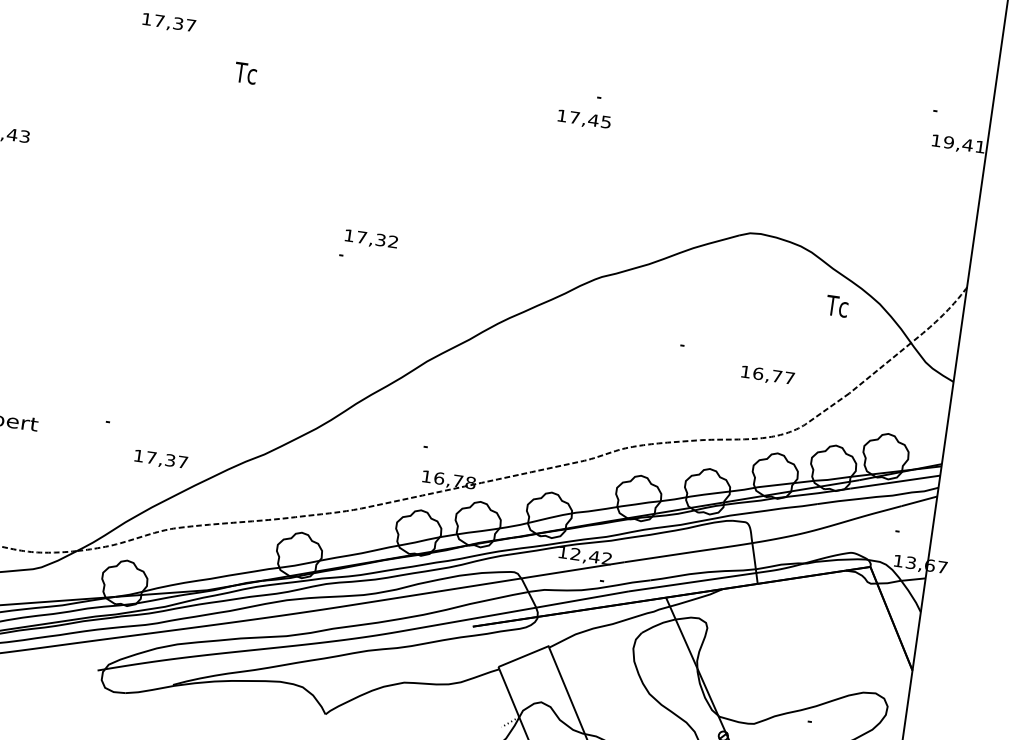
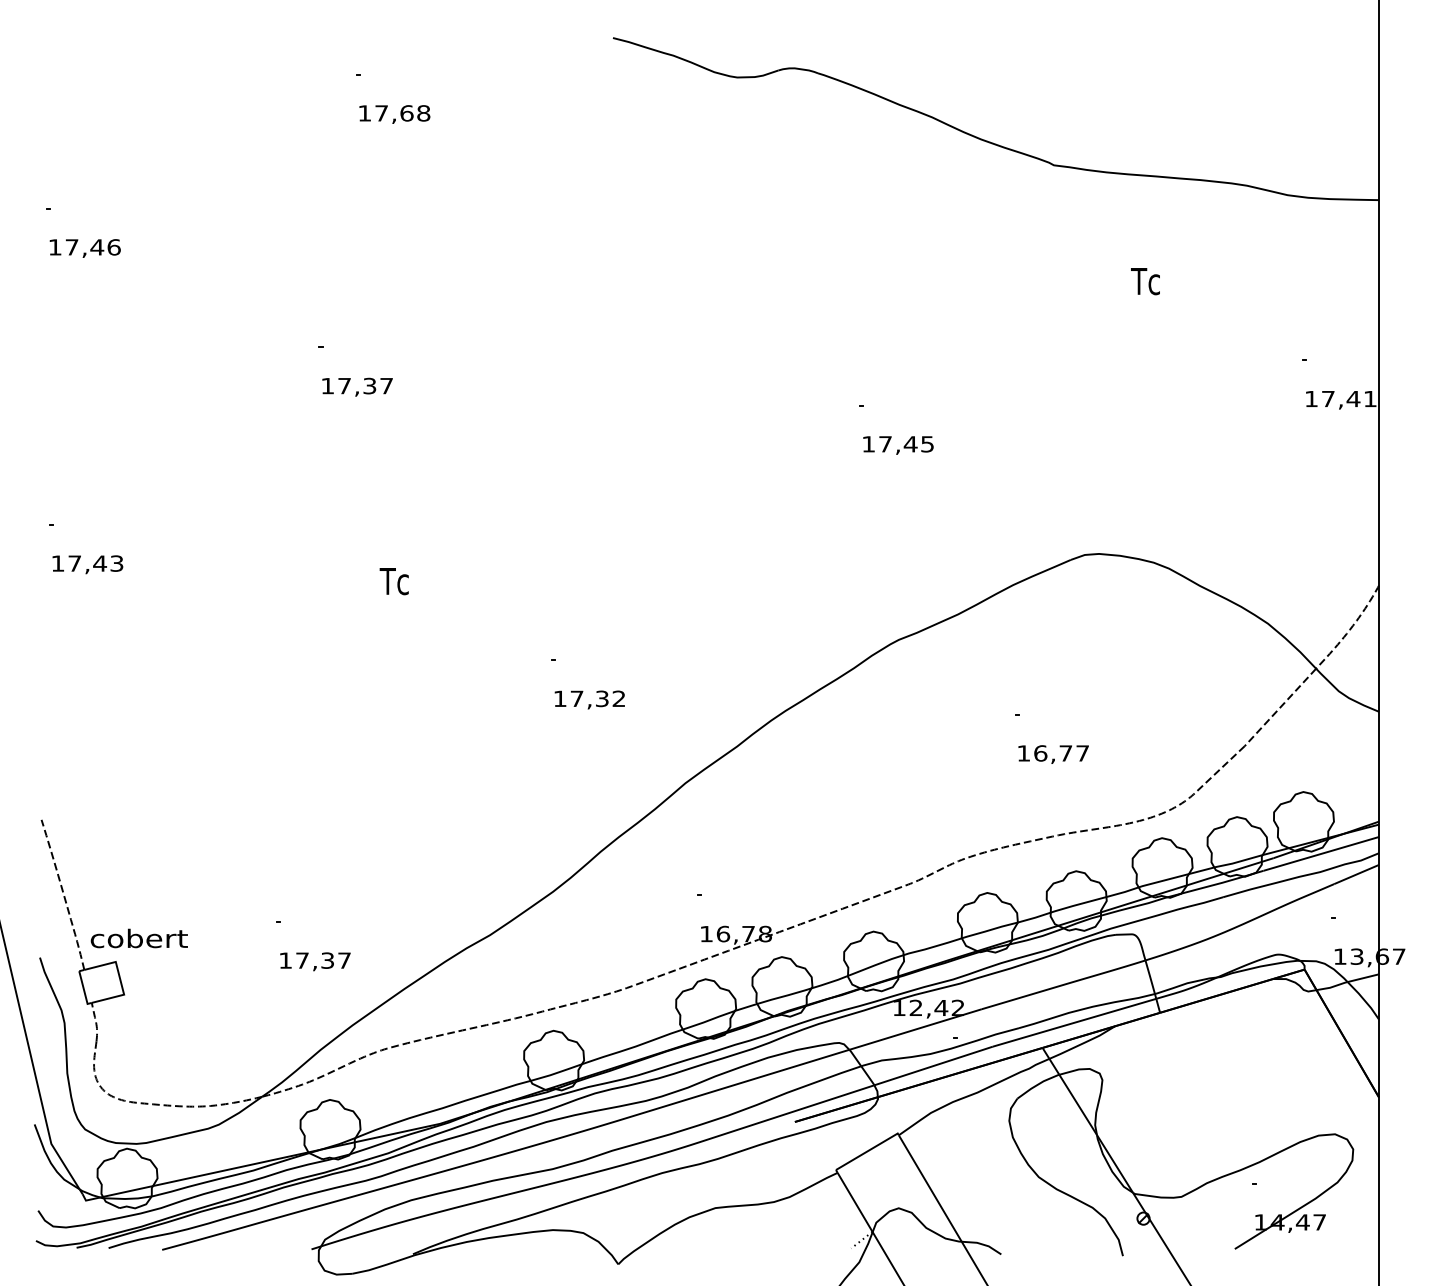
text: (169, 22) -> (357, 386), moved
text: (245, 73) -> (393, 581), moved
text: (584, 119) -> (898, 445), moved
text: (948, 142) -> (1327, 398), 19,41 -> 17,41
text: (371, 239) -> (589, 699), moved
text: (837, 306) -> (1145, 281), moved
text: (767, 375) -> (1053, 754), moved
text: (161, 459) -> (315, 961), moved

